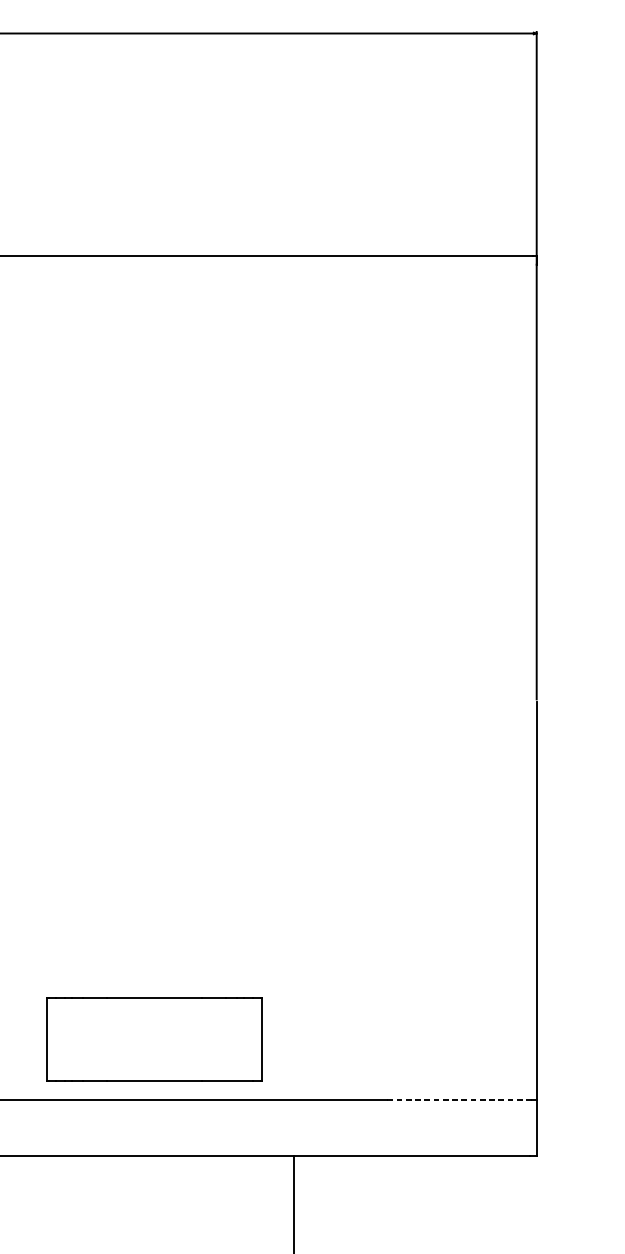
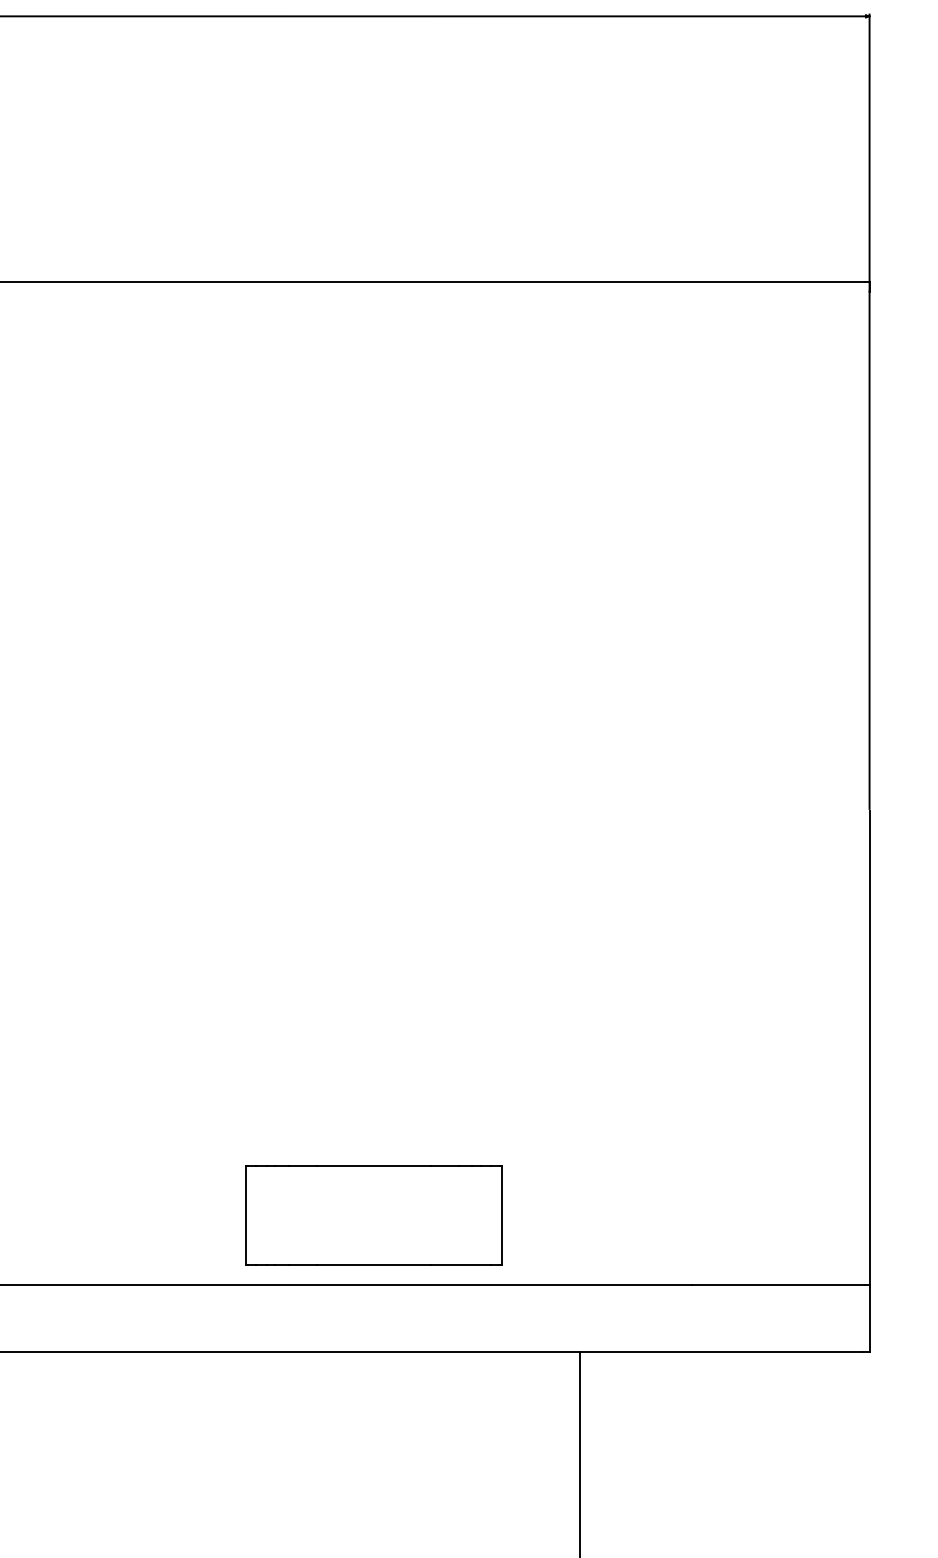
part: (154, 1039) -> (373, 1215), moved
line: (460, 1099) -> (778, 1285), dashed -> solid

